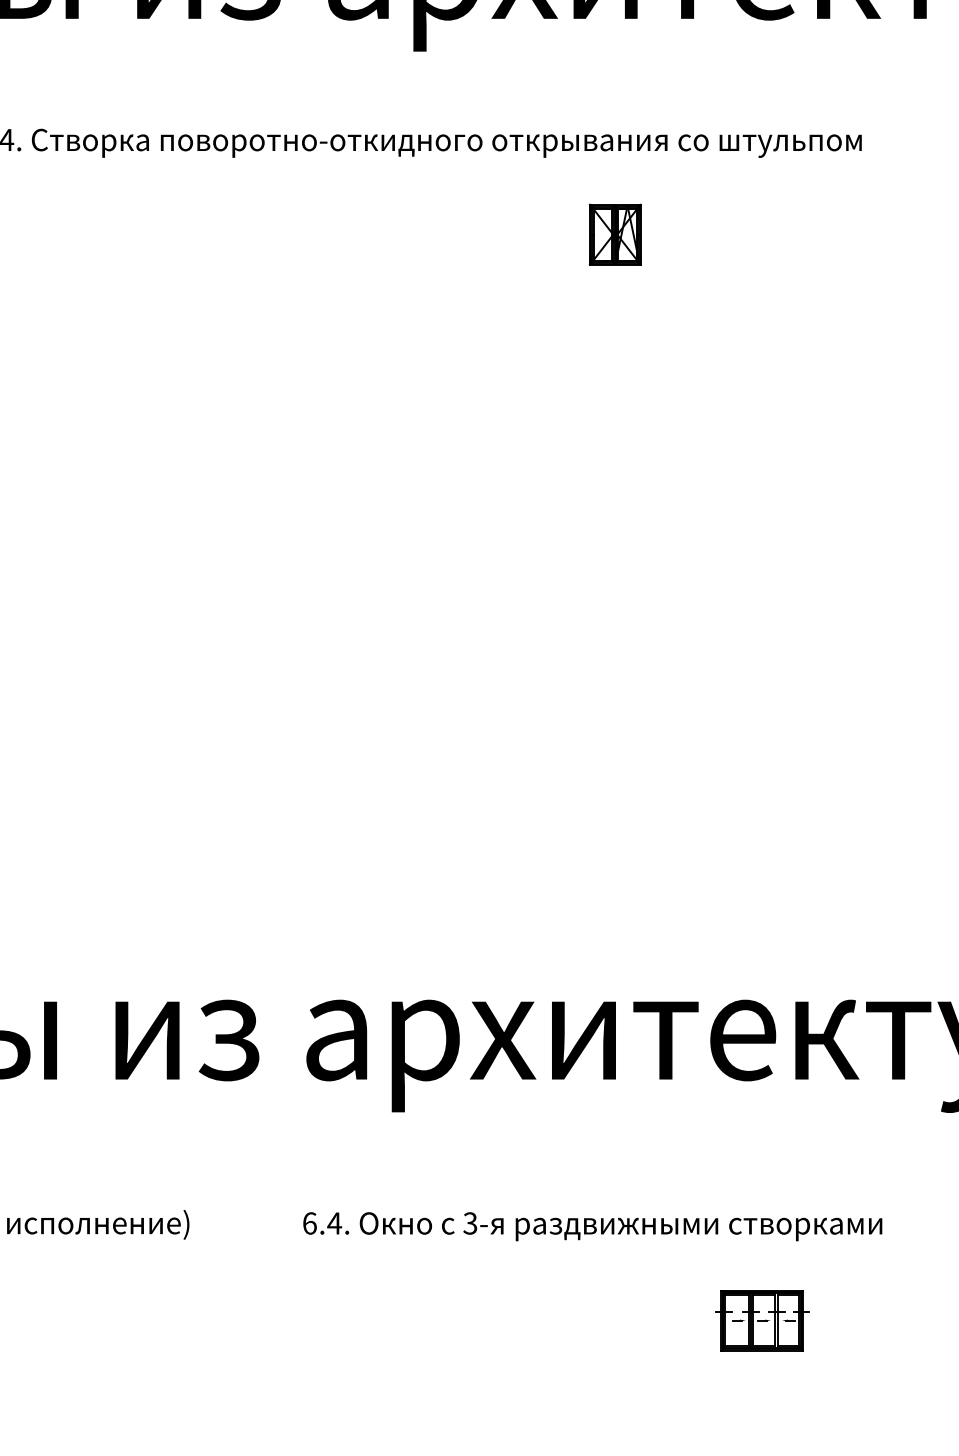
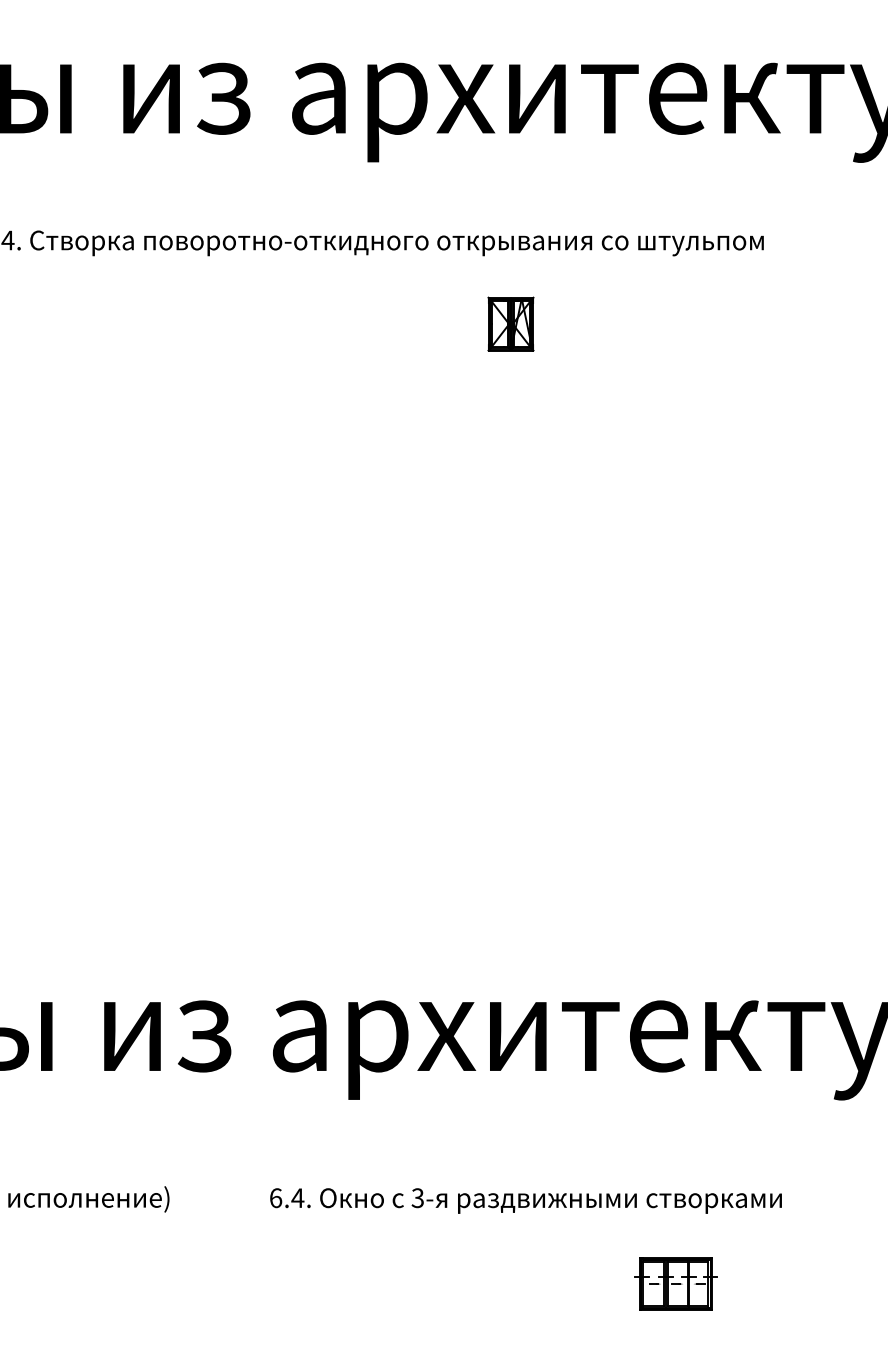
part: (614, 233) -> (510, 323), moved

